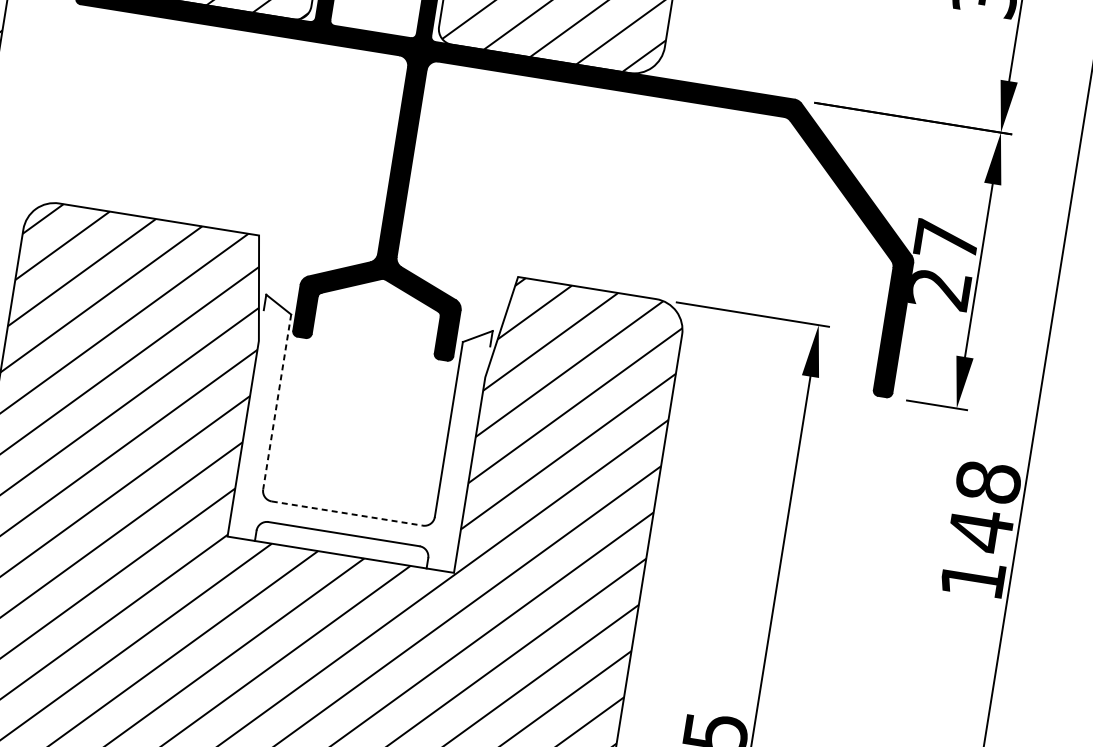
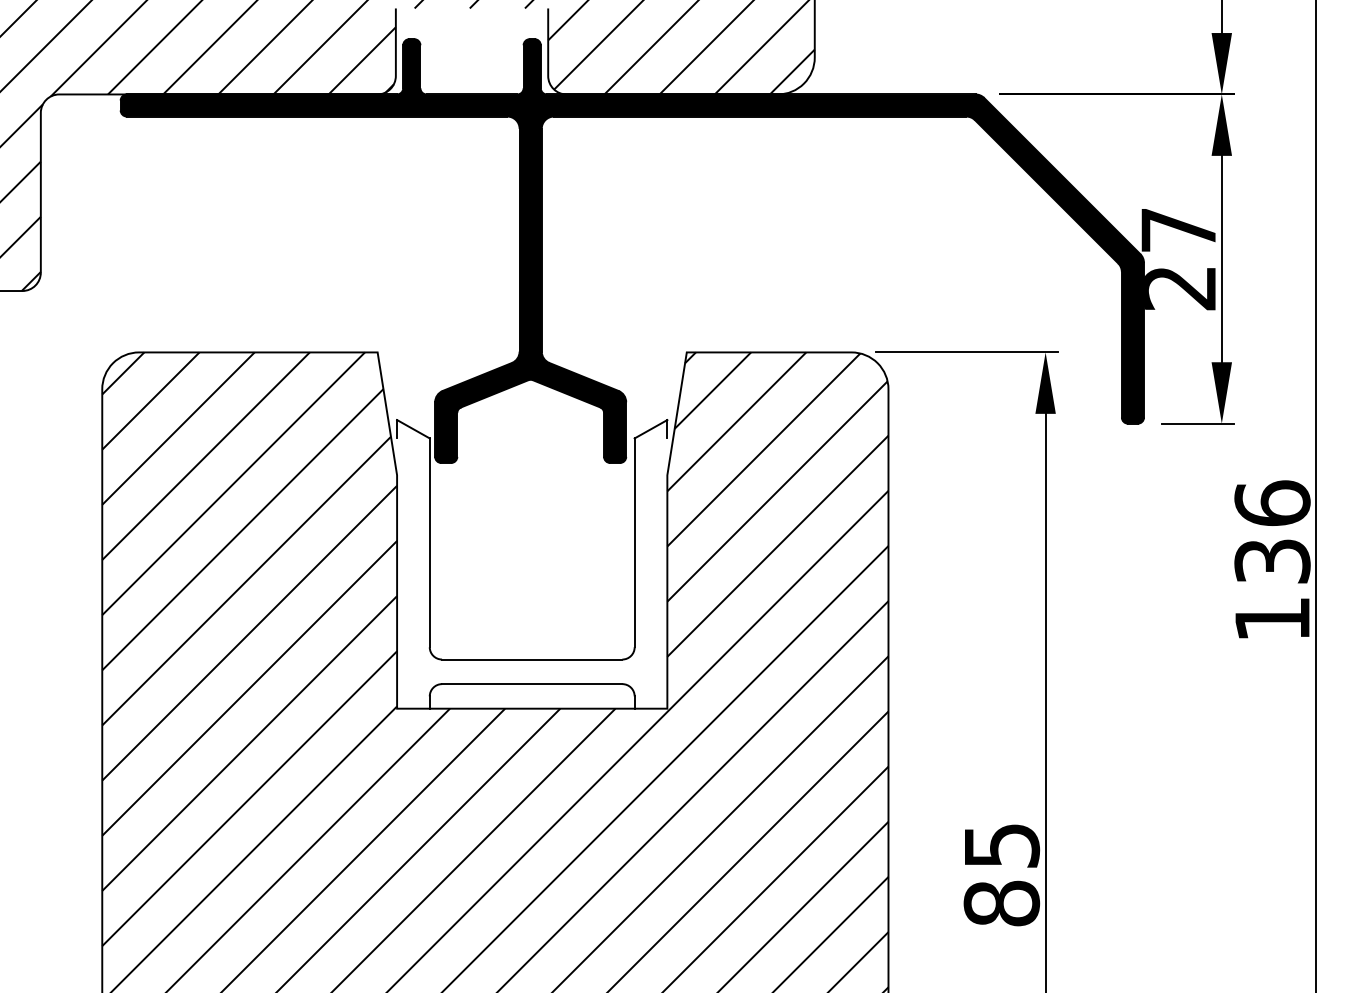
line: (276, 402) -> (429, 543), dashed -> solid
text: (984, 506) -> (1272, 532), 148 -> 136
line: (347, 513) -> (532, 659), dashed -> solid

